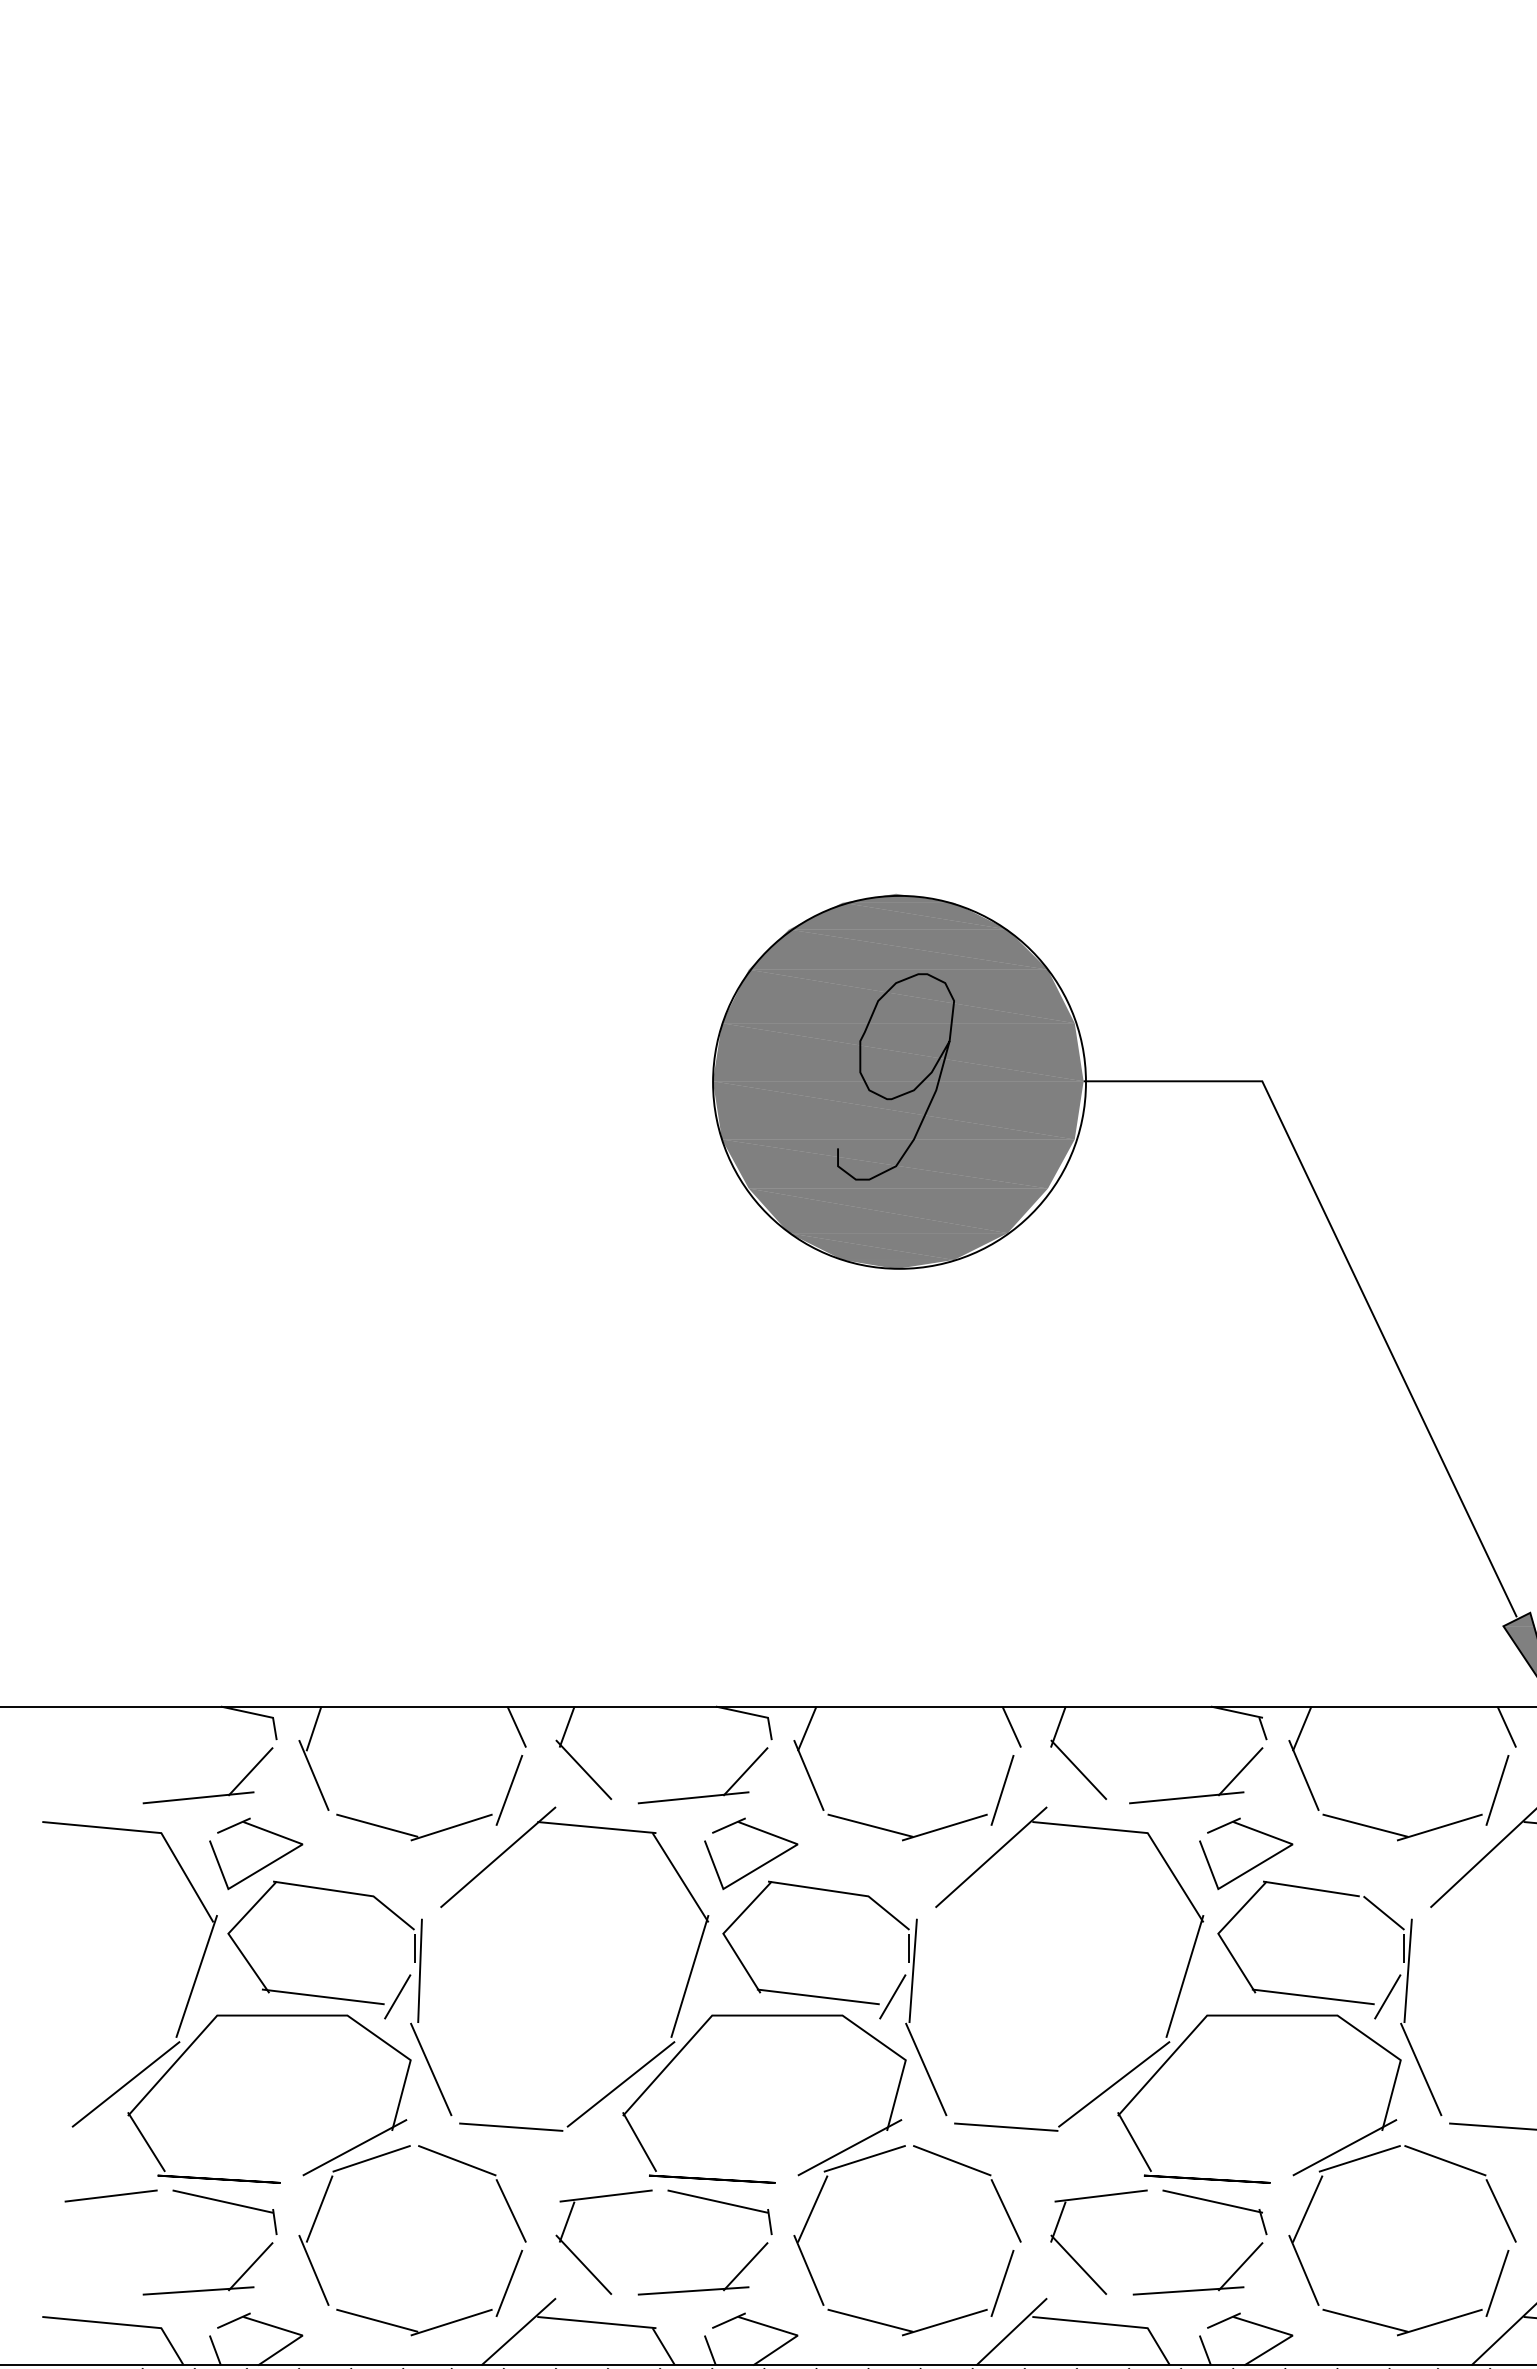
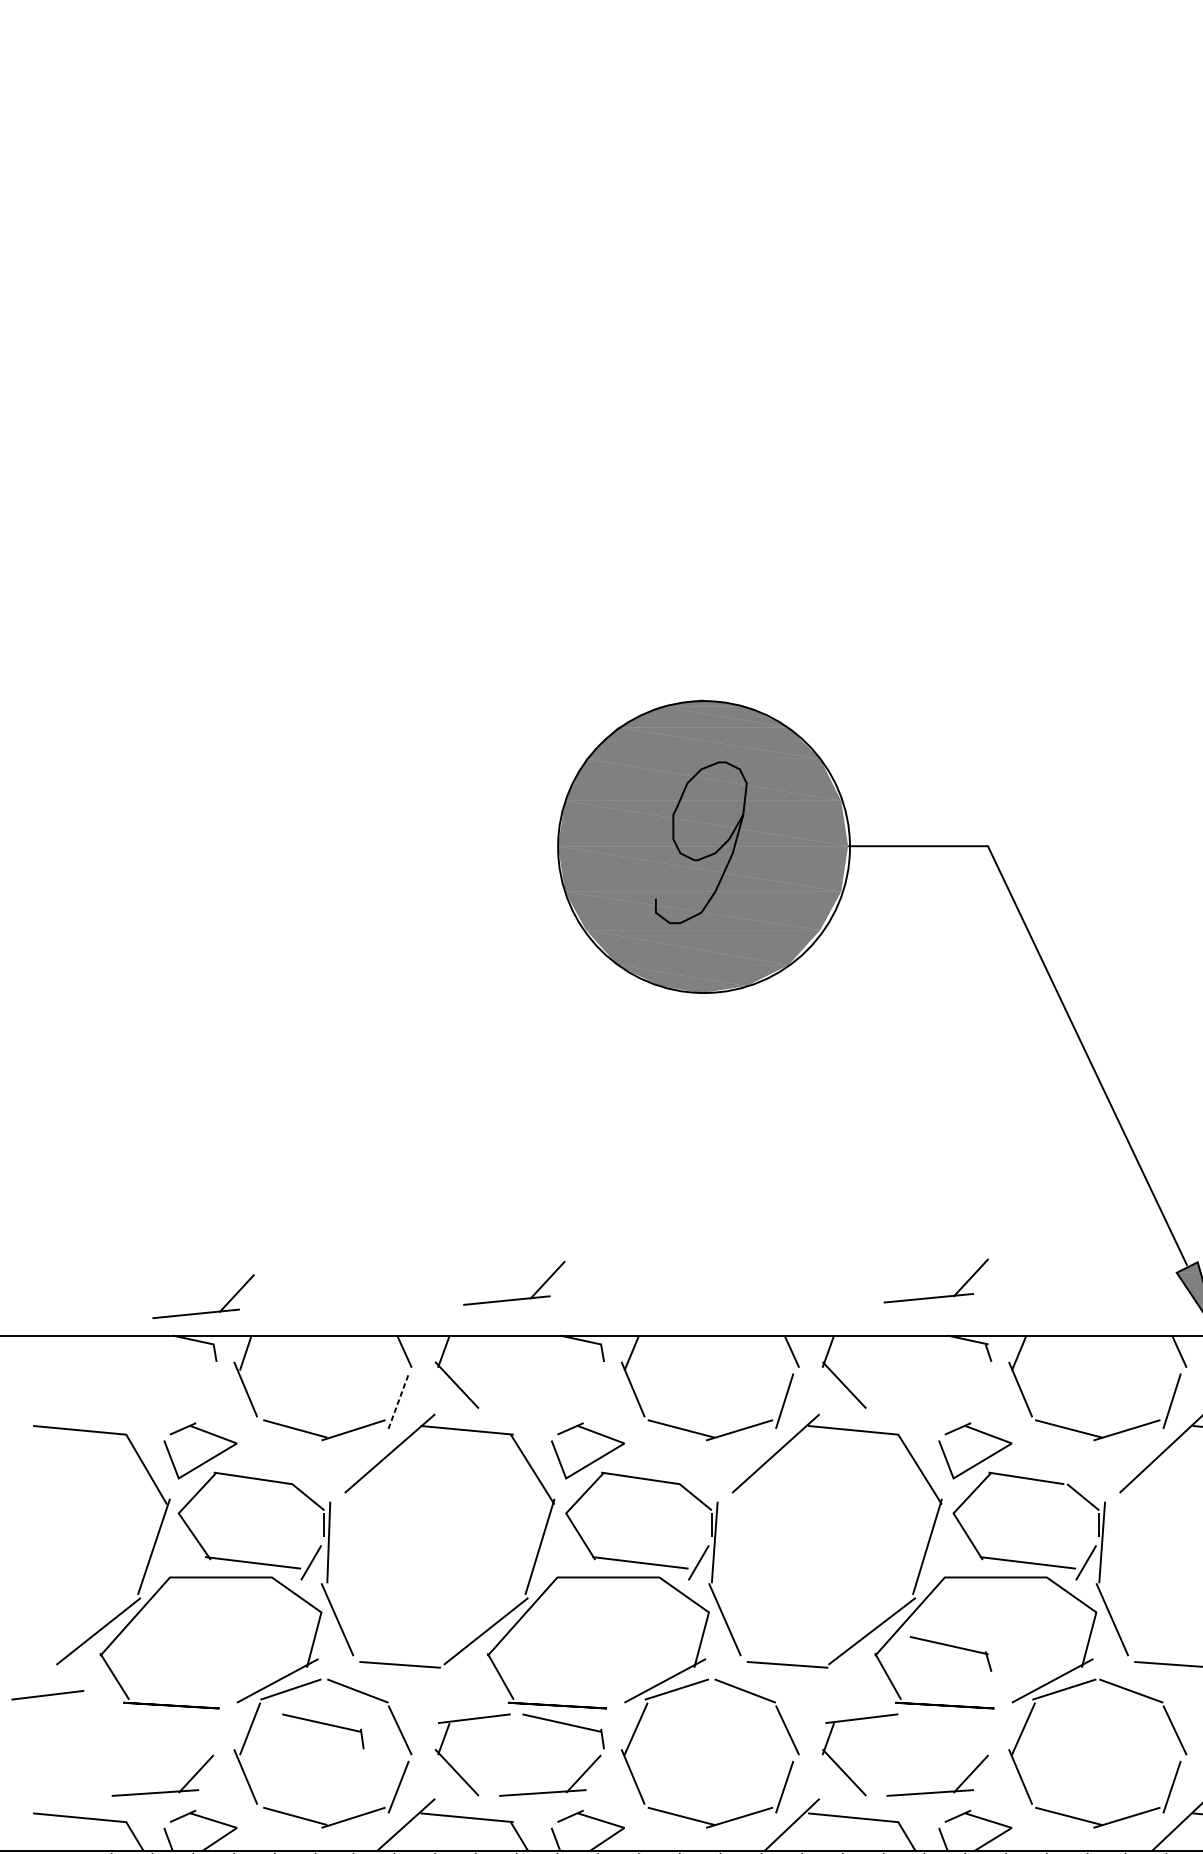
line: (509, 1790) -> (398, 1401), solid -> dashed
part: (208, 1795) -> (203, 1312), moved
part: (703, 1795) -> (514, 1298), moved
part: (1197, 1795) -> (937, 1296), moved
line: (110, 2195) -> (47, 1694), moved
part: (225, 2203) -> (323, 1724), moved
part: (1215, 2203) -> (951, 1647), moved

